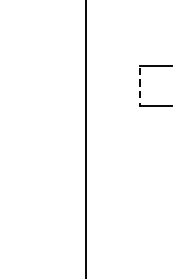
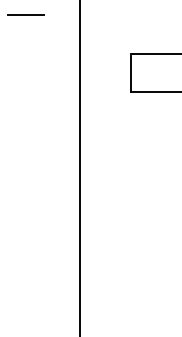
line: (28, 25) -> (25, 15), added
line: (139, 86) -> (131, 74), dashed -> solid

